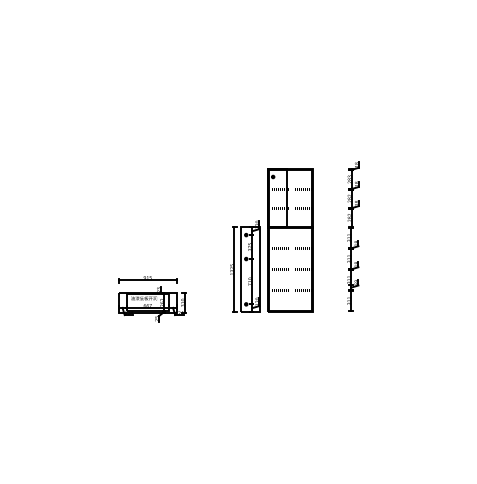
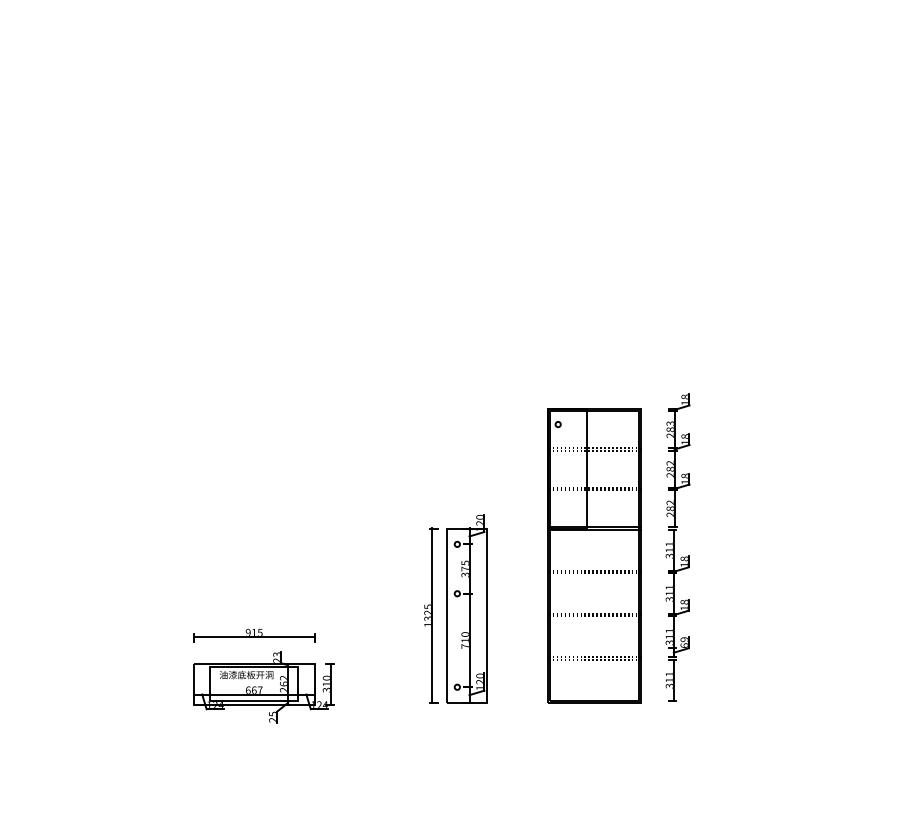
part: (290, 240) -> (593, 555), moved

